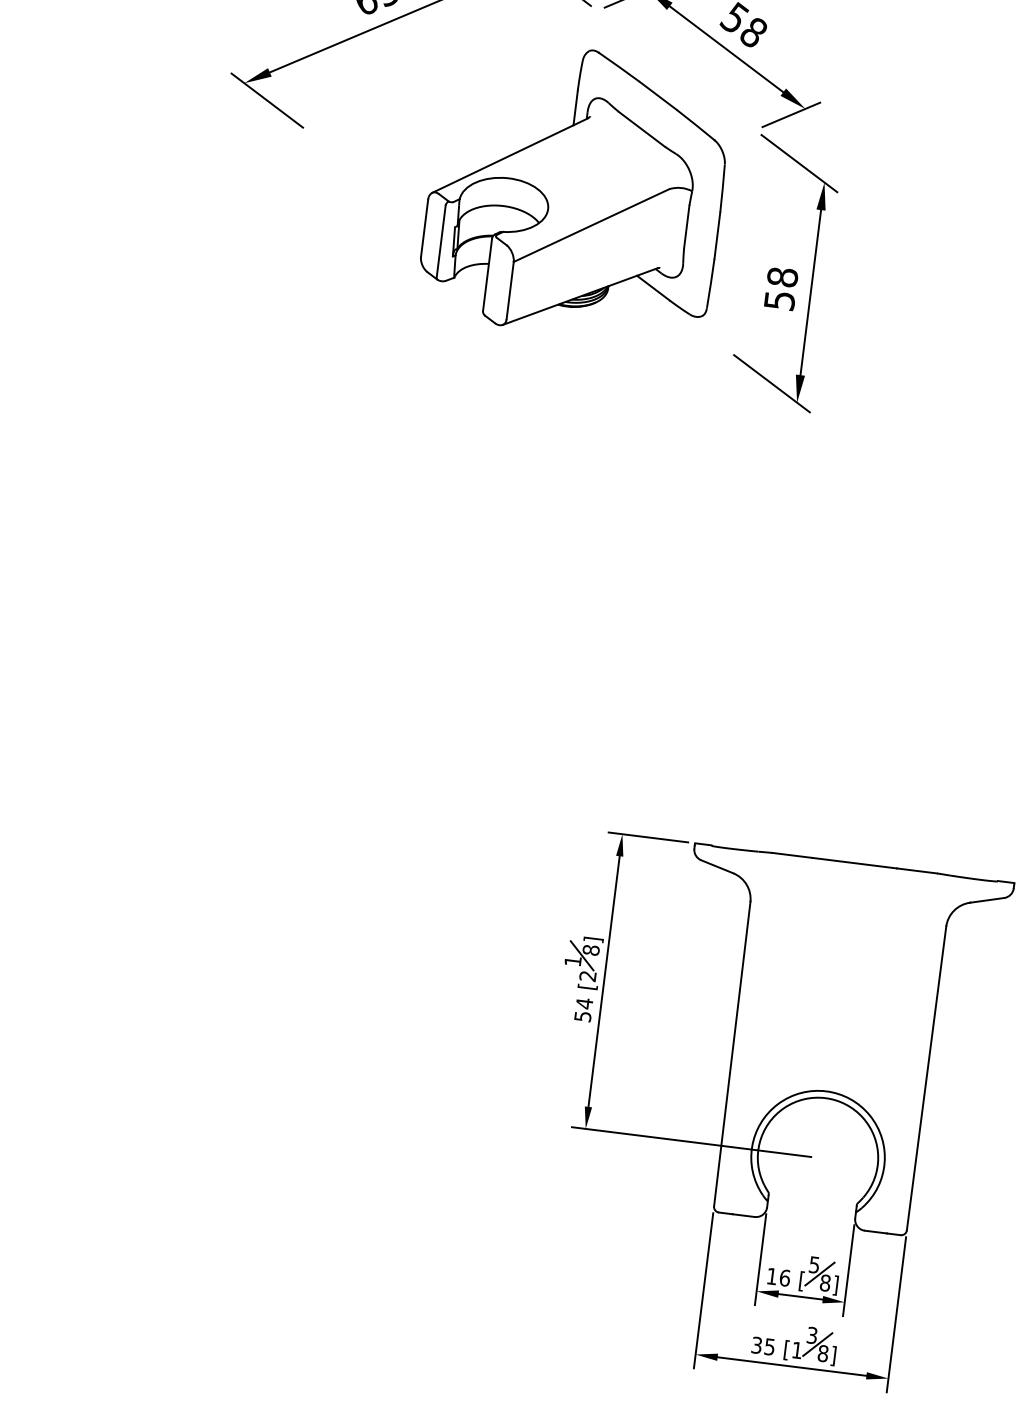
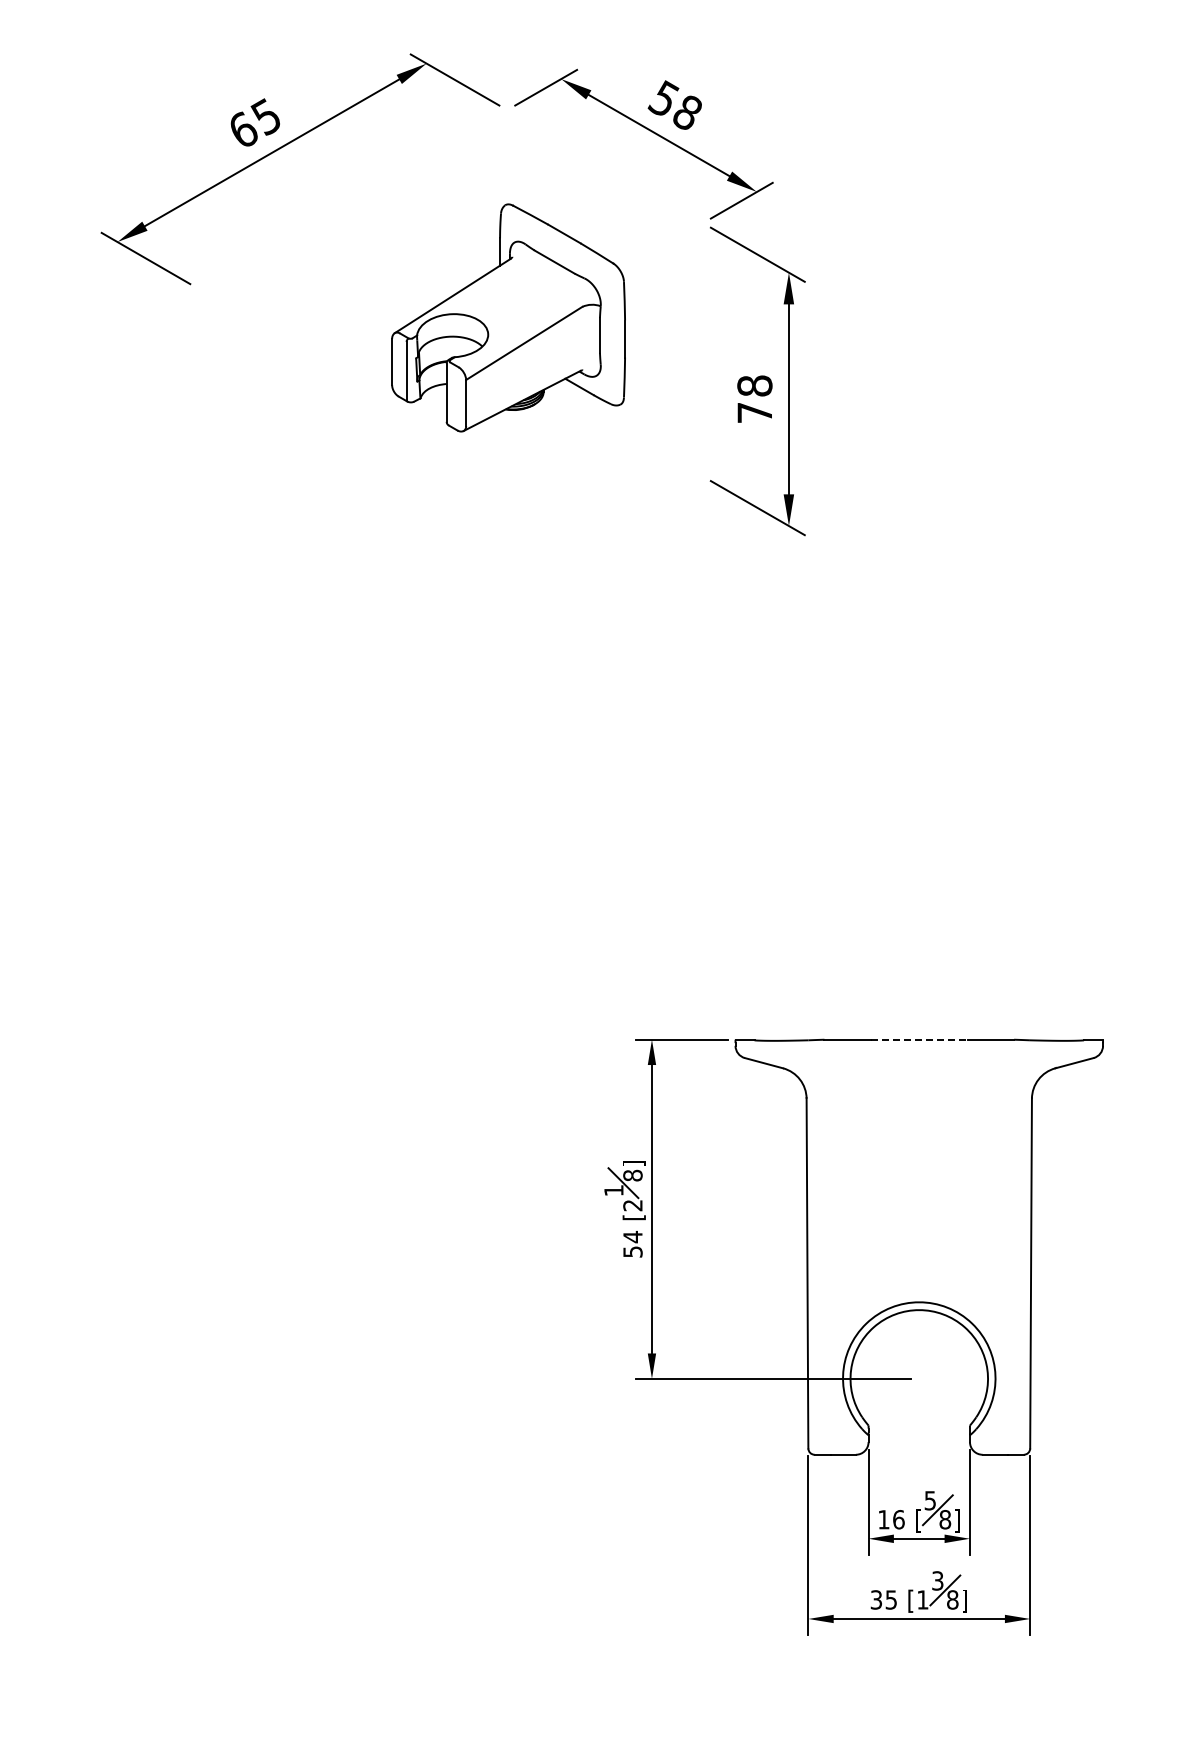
part: (575, 191) -> (508, 317), size x0.7
text: (779, 300) -> (754, 412), 58 -> 78
line: (854, 863) -> (919, 1039), solid -> dashed

